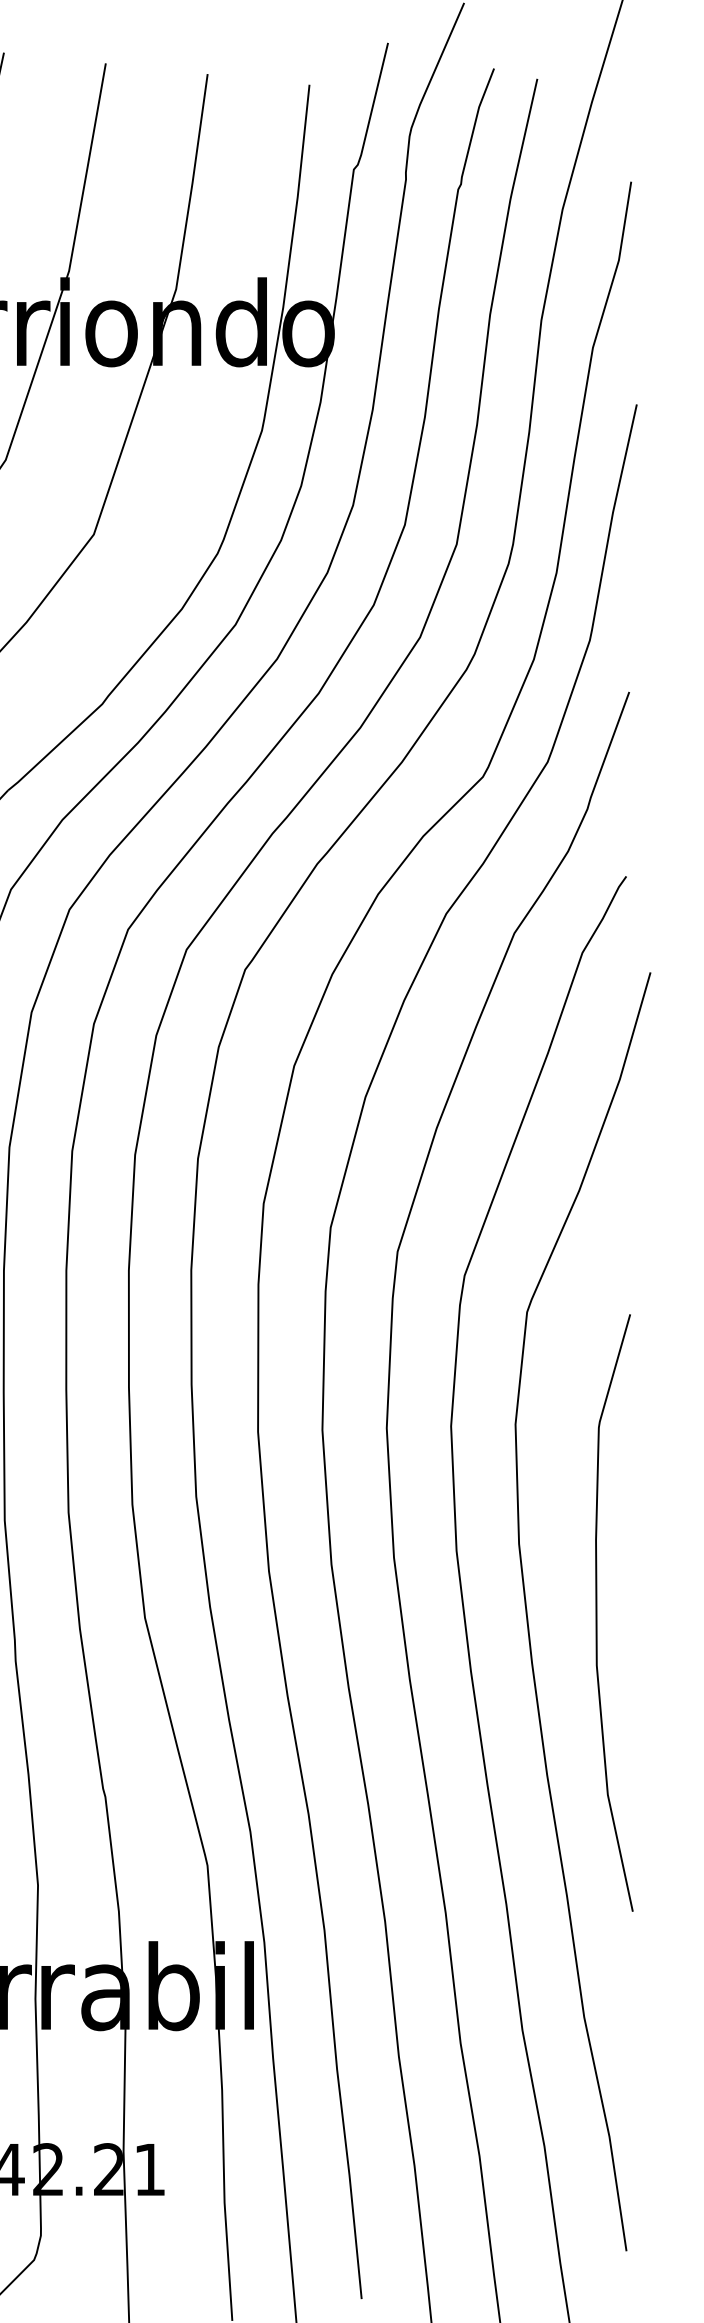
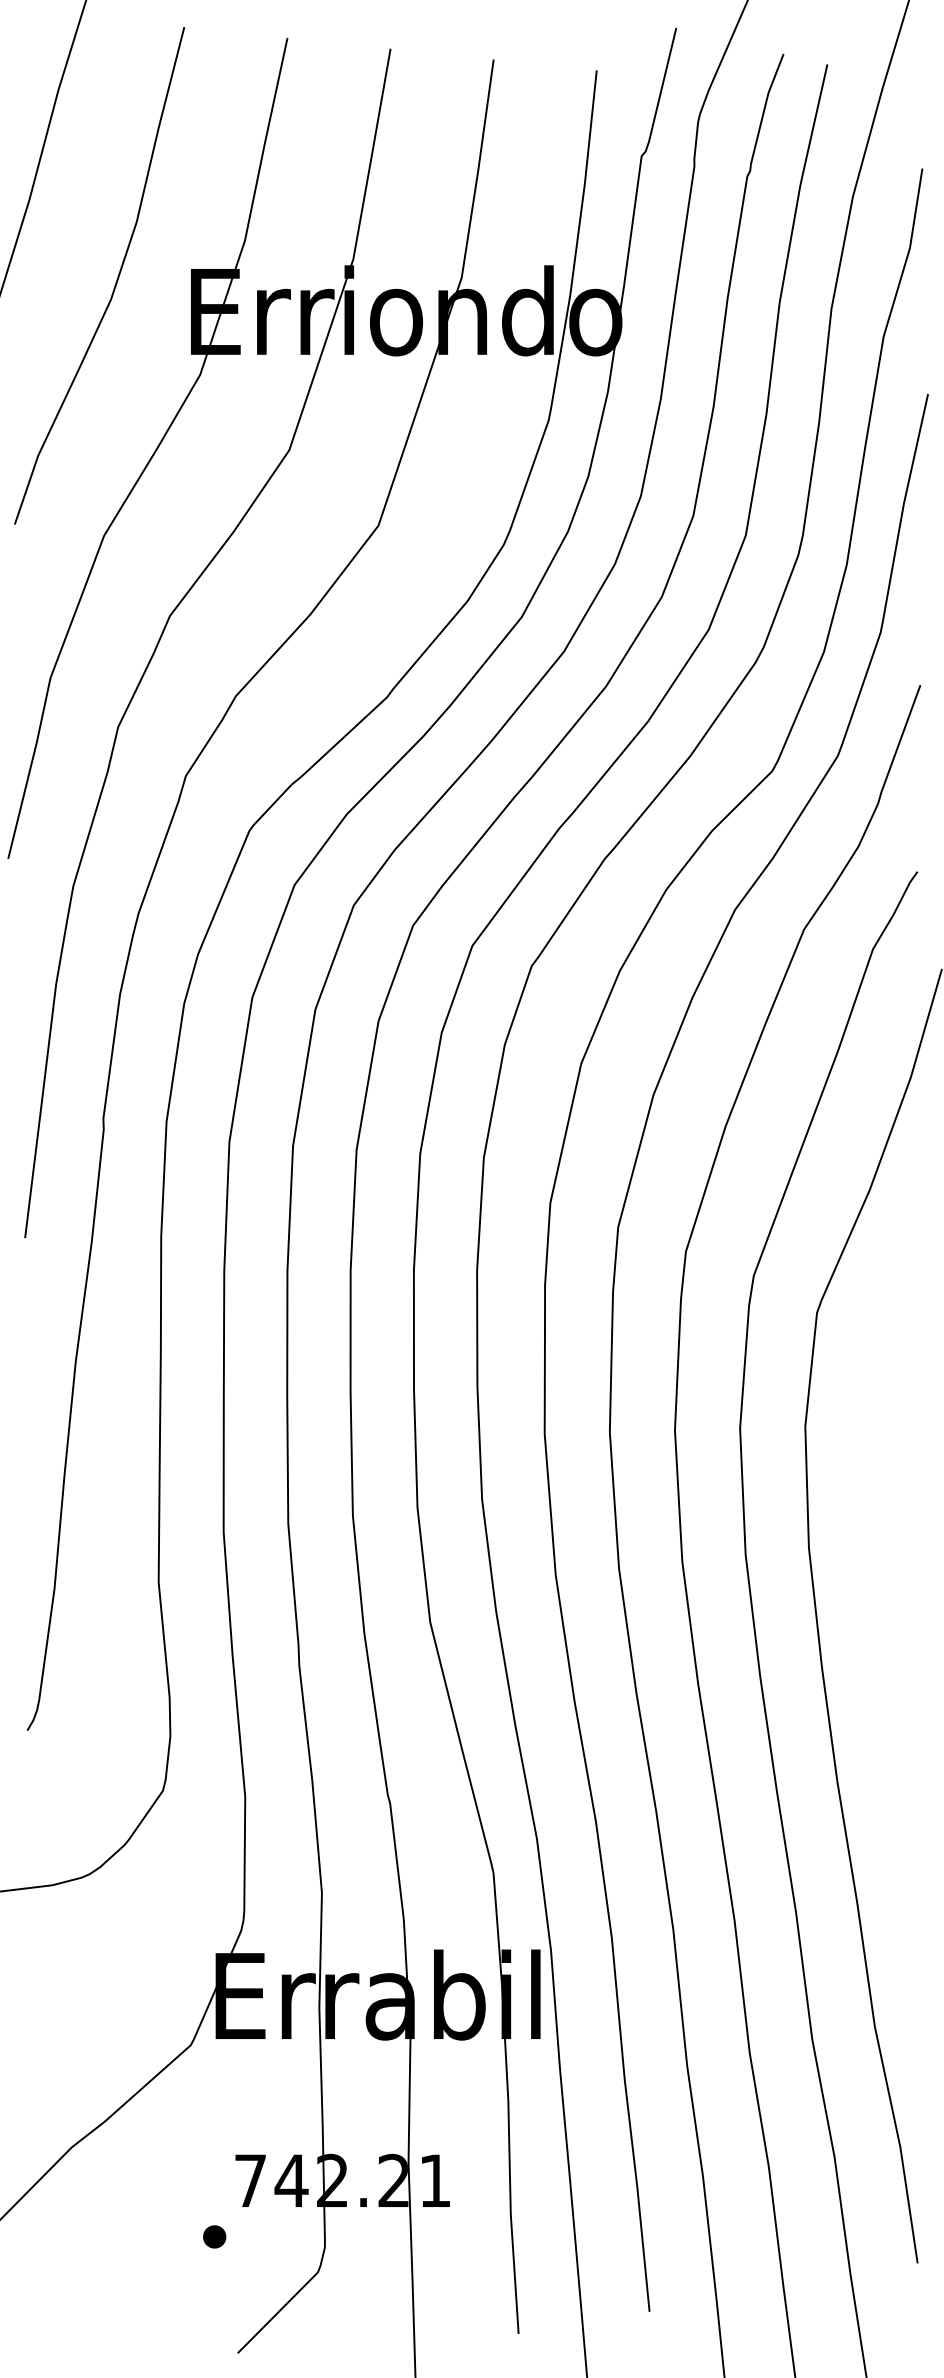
curve: (597, 1613) -> (888, 1617), removed

